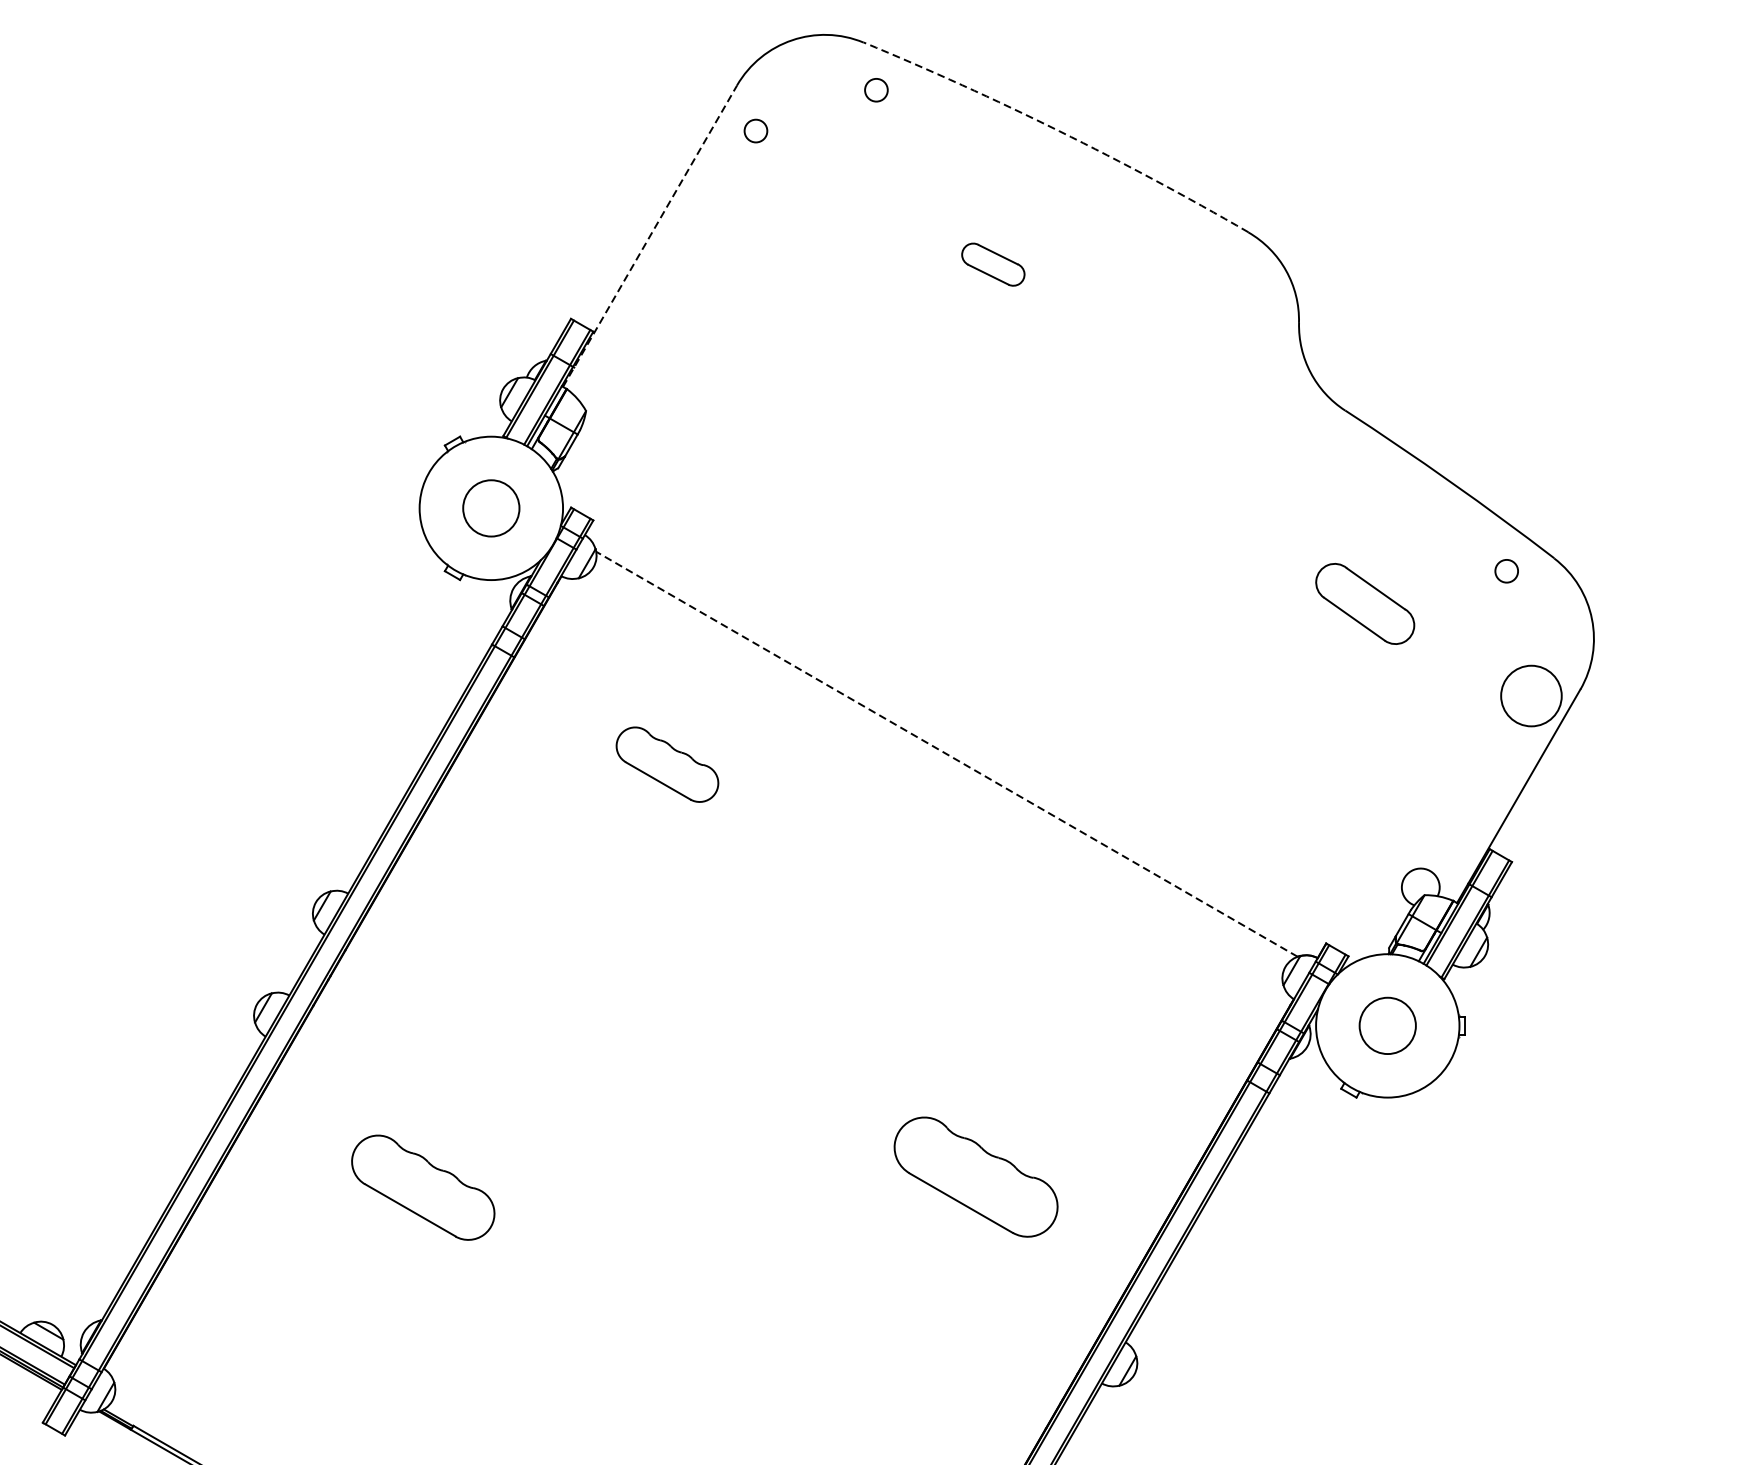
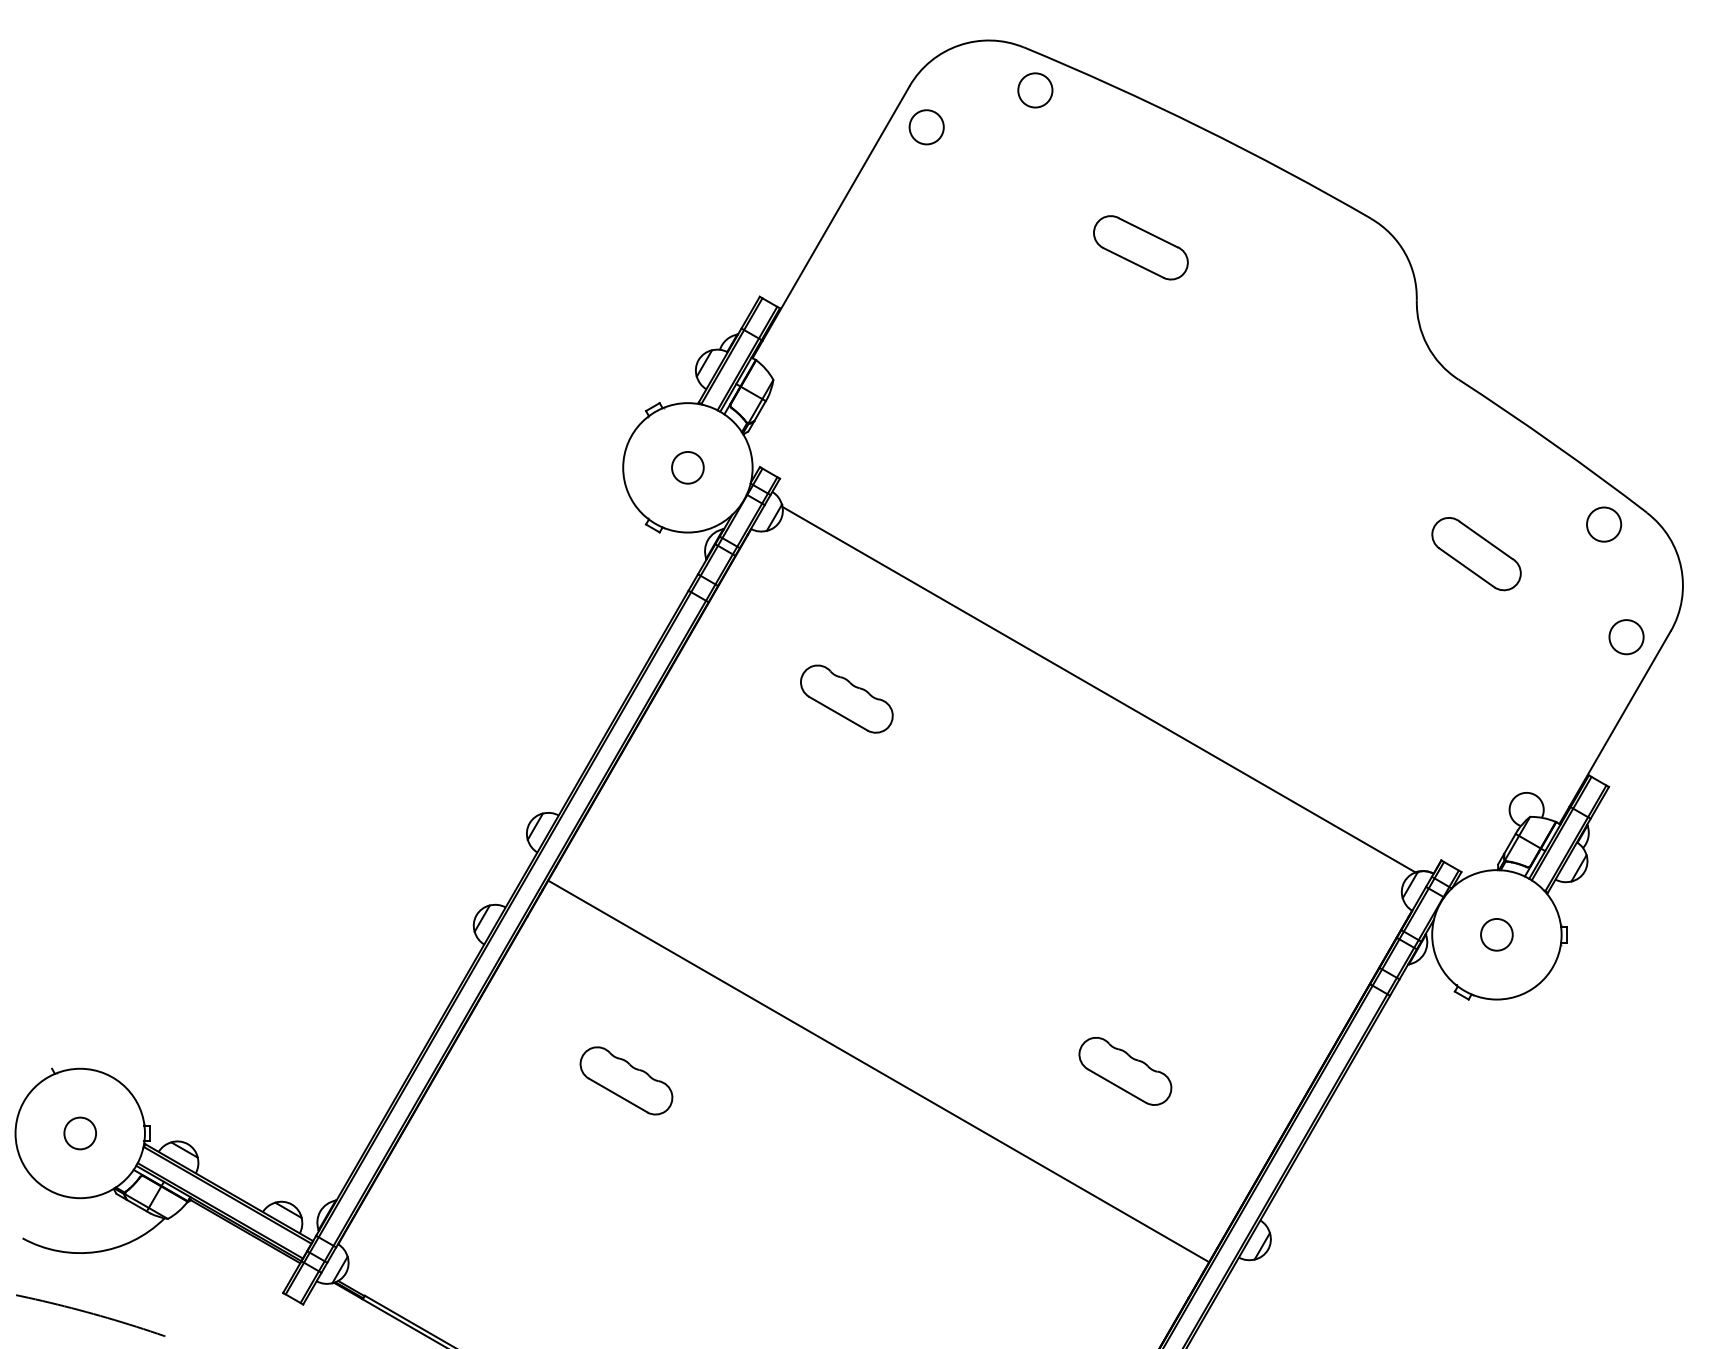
circle: (876, 90) -> (1035, 90), size x1.67
circle: (755, 131) -> (926, 127), size x1.67
arc: (1059, 131) -> (1200, 127), dashed -> solid
line: (650, 236) -> (831, 222), dashed -> solid
part: (992, 264) -> (1140, 247), size x1.67
circle: (490, 508) -> (687, 467), size x0.62
circle: (1507, 571) -> (1604, 524), size x1.67
circle: (1531, 696) -> (1626, 637), size x0.62
line: (946, 754) -> (1098, 689), dashed -> solid
circle: (1387, 1025) -> (1496, 934), size x0.62
line: (702, 1177) -> (878, 1071), added
part: (976, 1177) -> (1125, 1071), size x0.62
part: (423, 1187) -> (626, 1080), size x0.71

